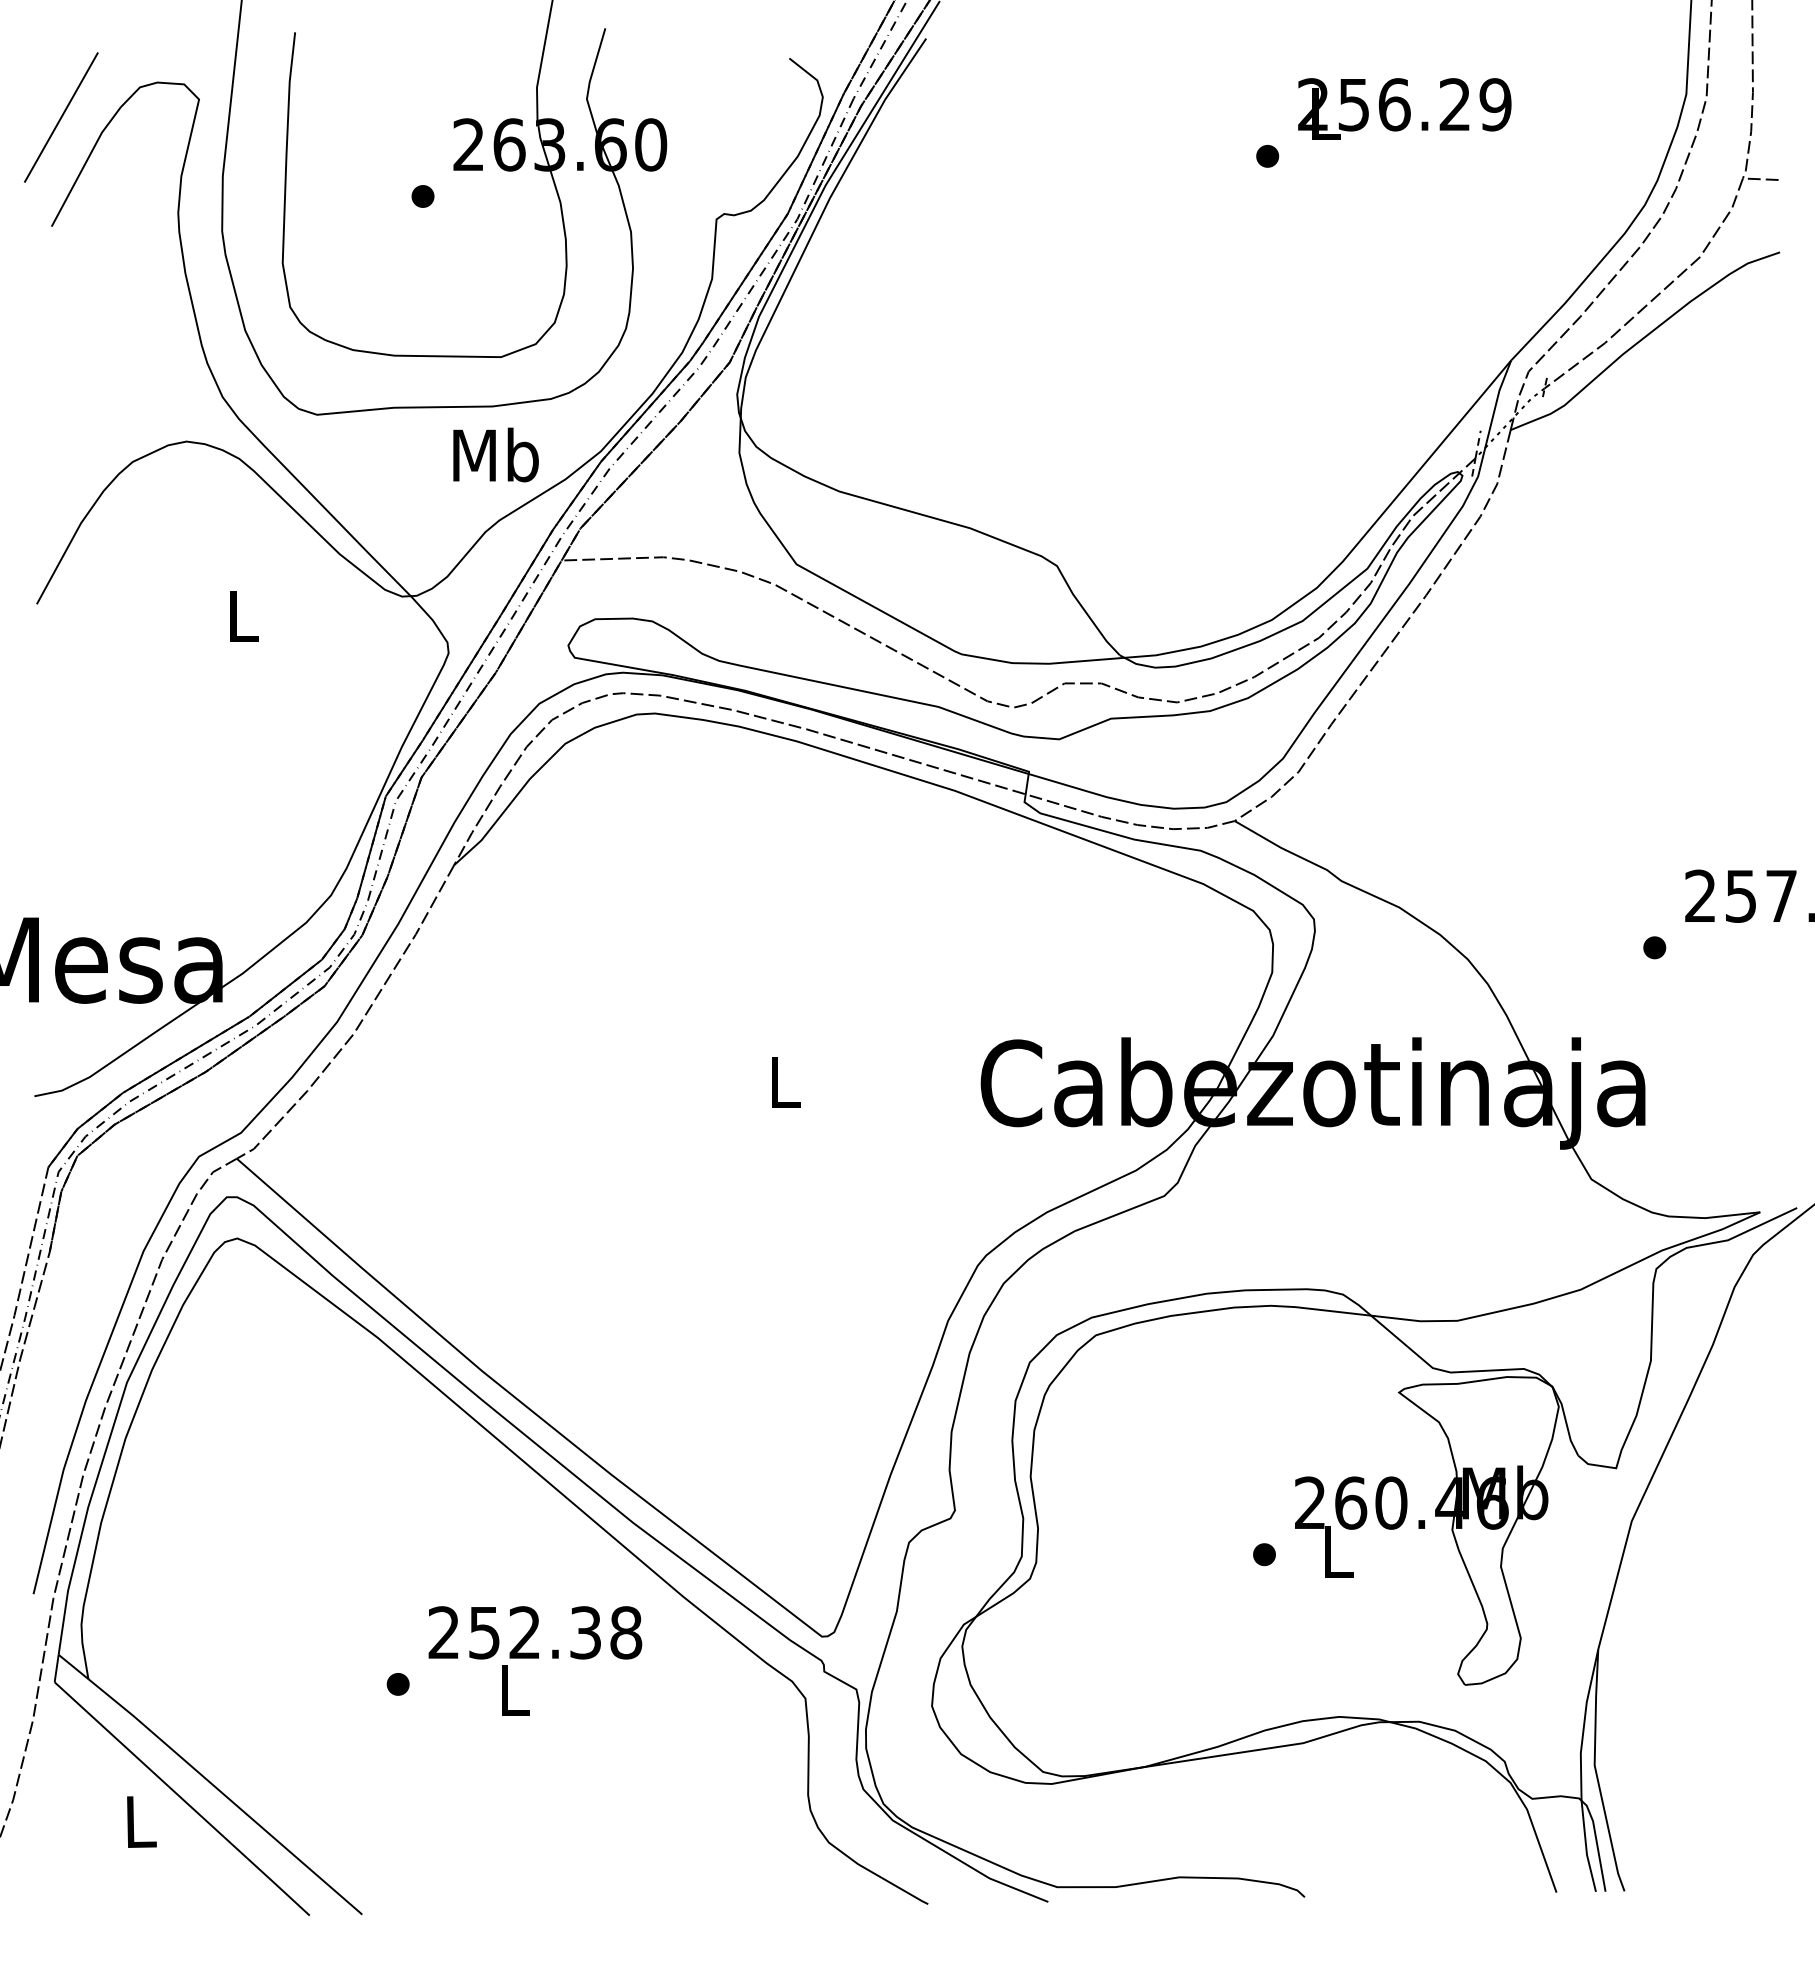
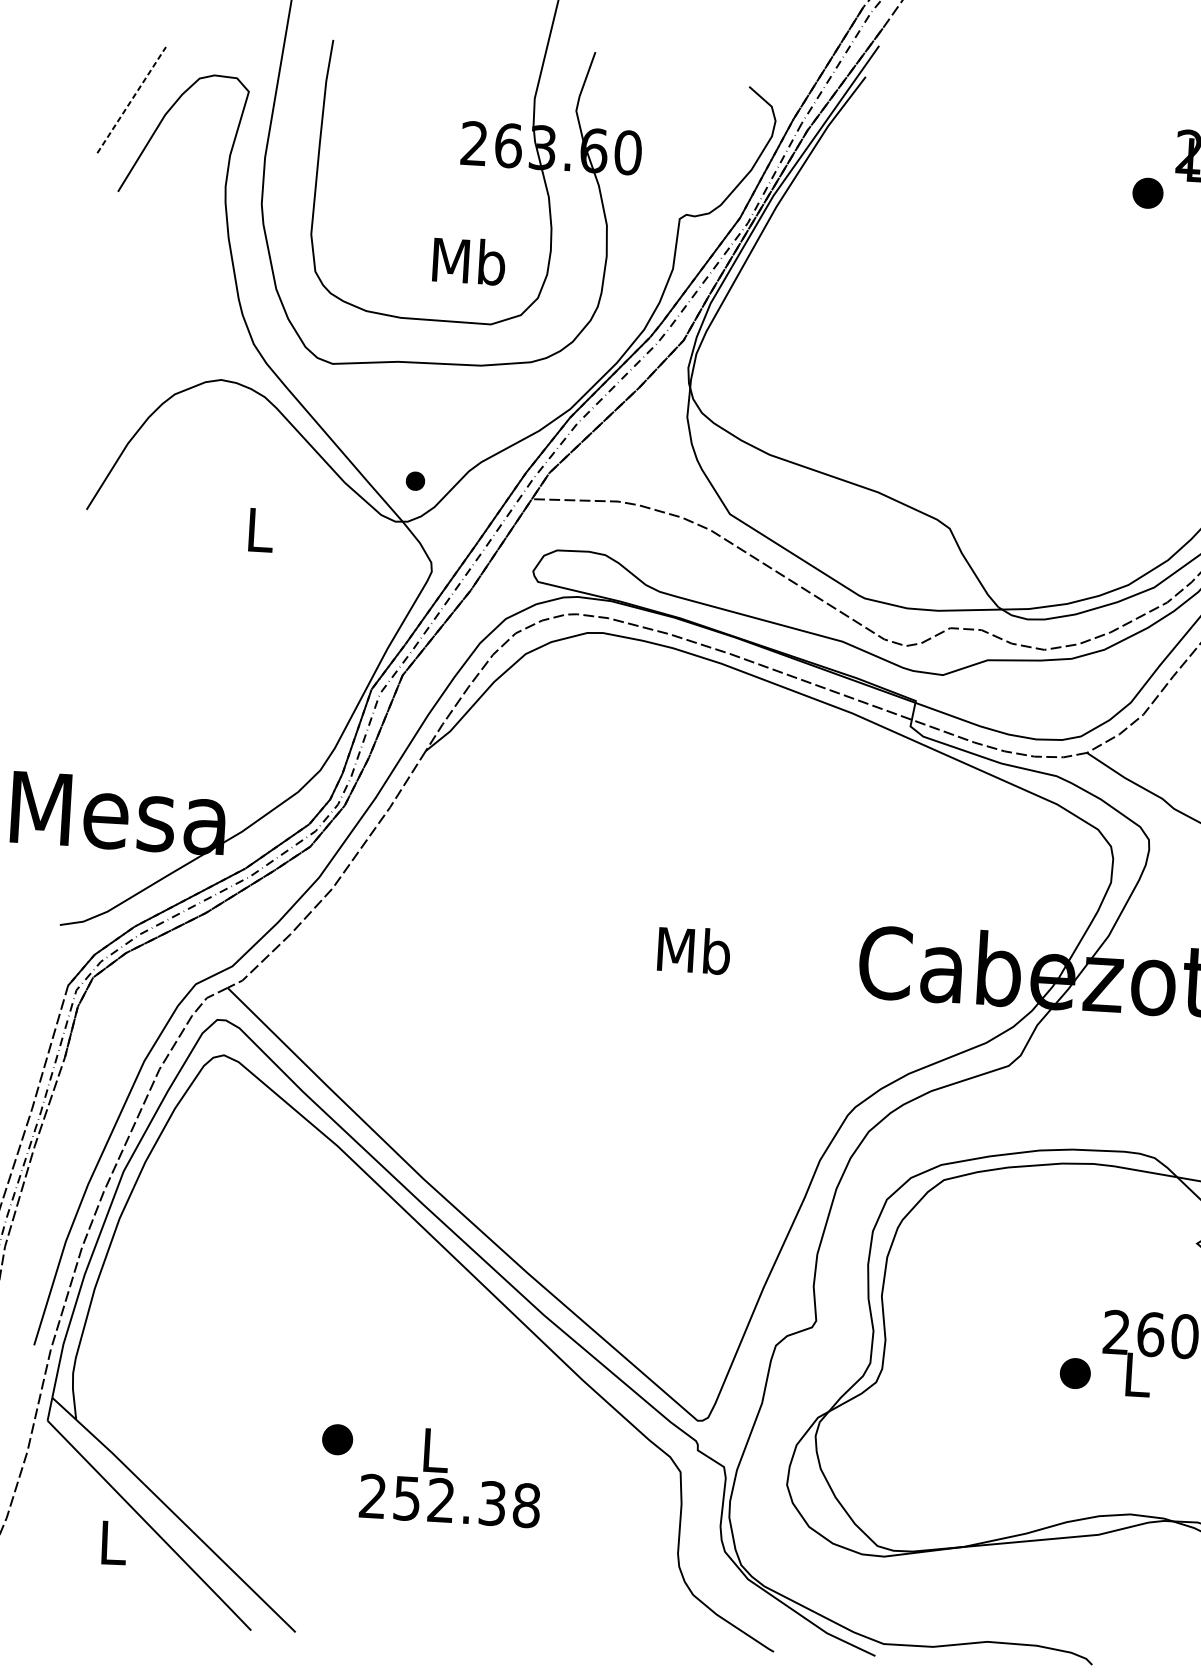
line: (61, 117) -> (131, 100), solid -> dashed
part: (1267, 156) -> (1147, 193), size x1.6
part: (422, 196) -> (415, 481), moved
text: (495, 454) -> (468, 260), moved
text: (784, 1081) -> (693, 950), L -> Mb
part: (1264, 1554) -> (1075, 1373), size x1.6
text: (535, 1632) -> (450, 1500), moved
part: (397, 1684) -> (336, 1439), size x1.6

